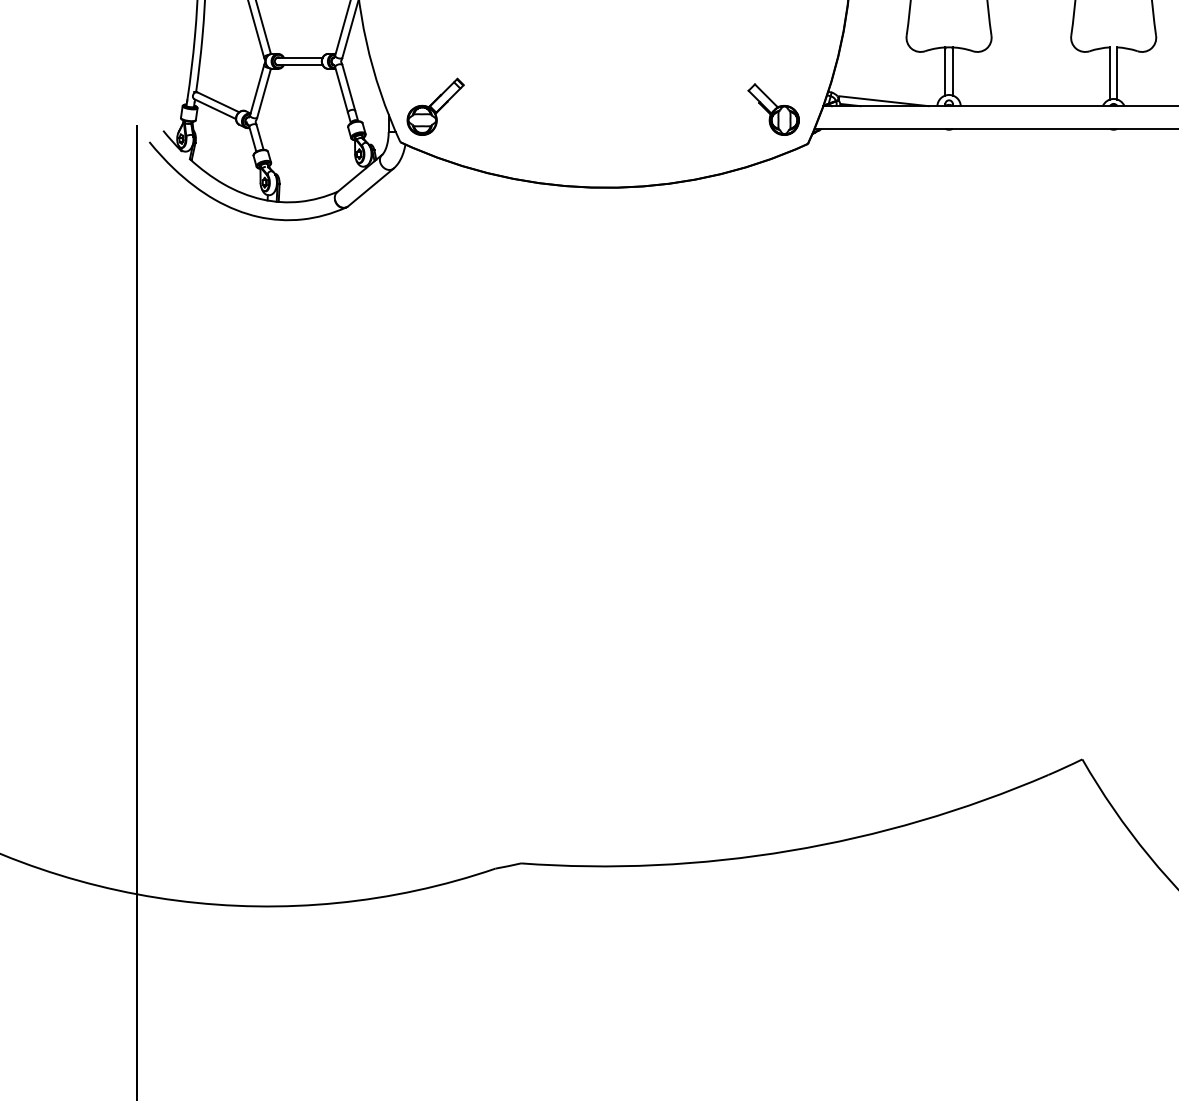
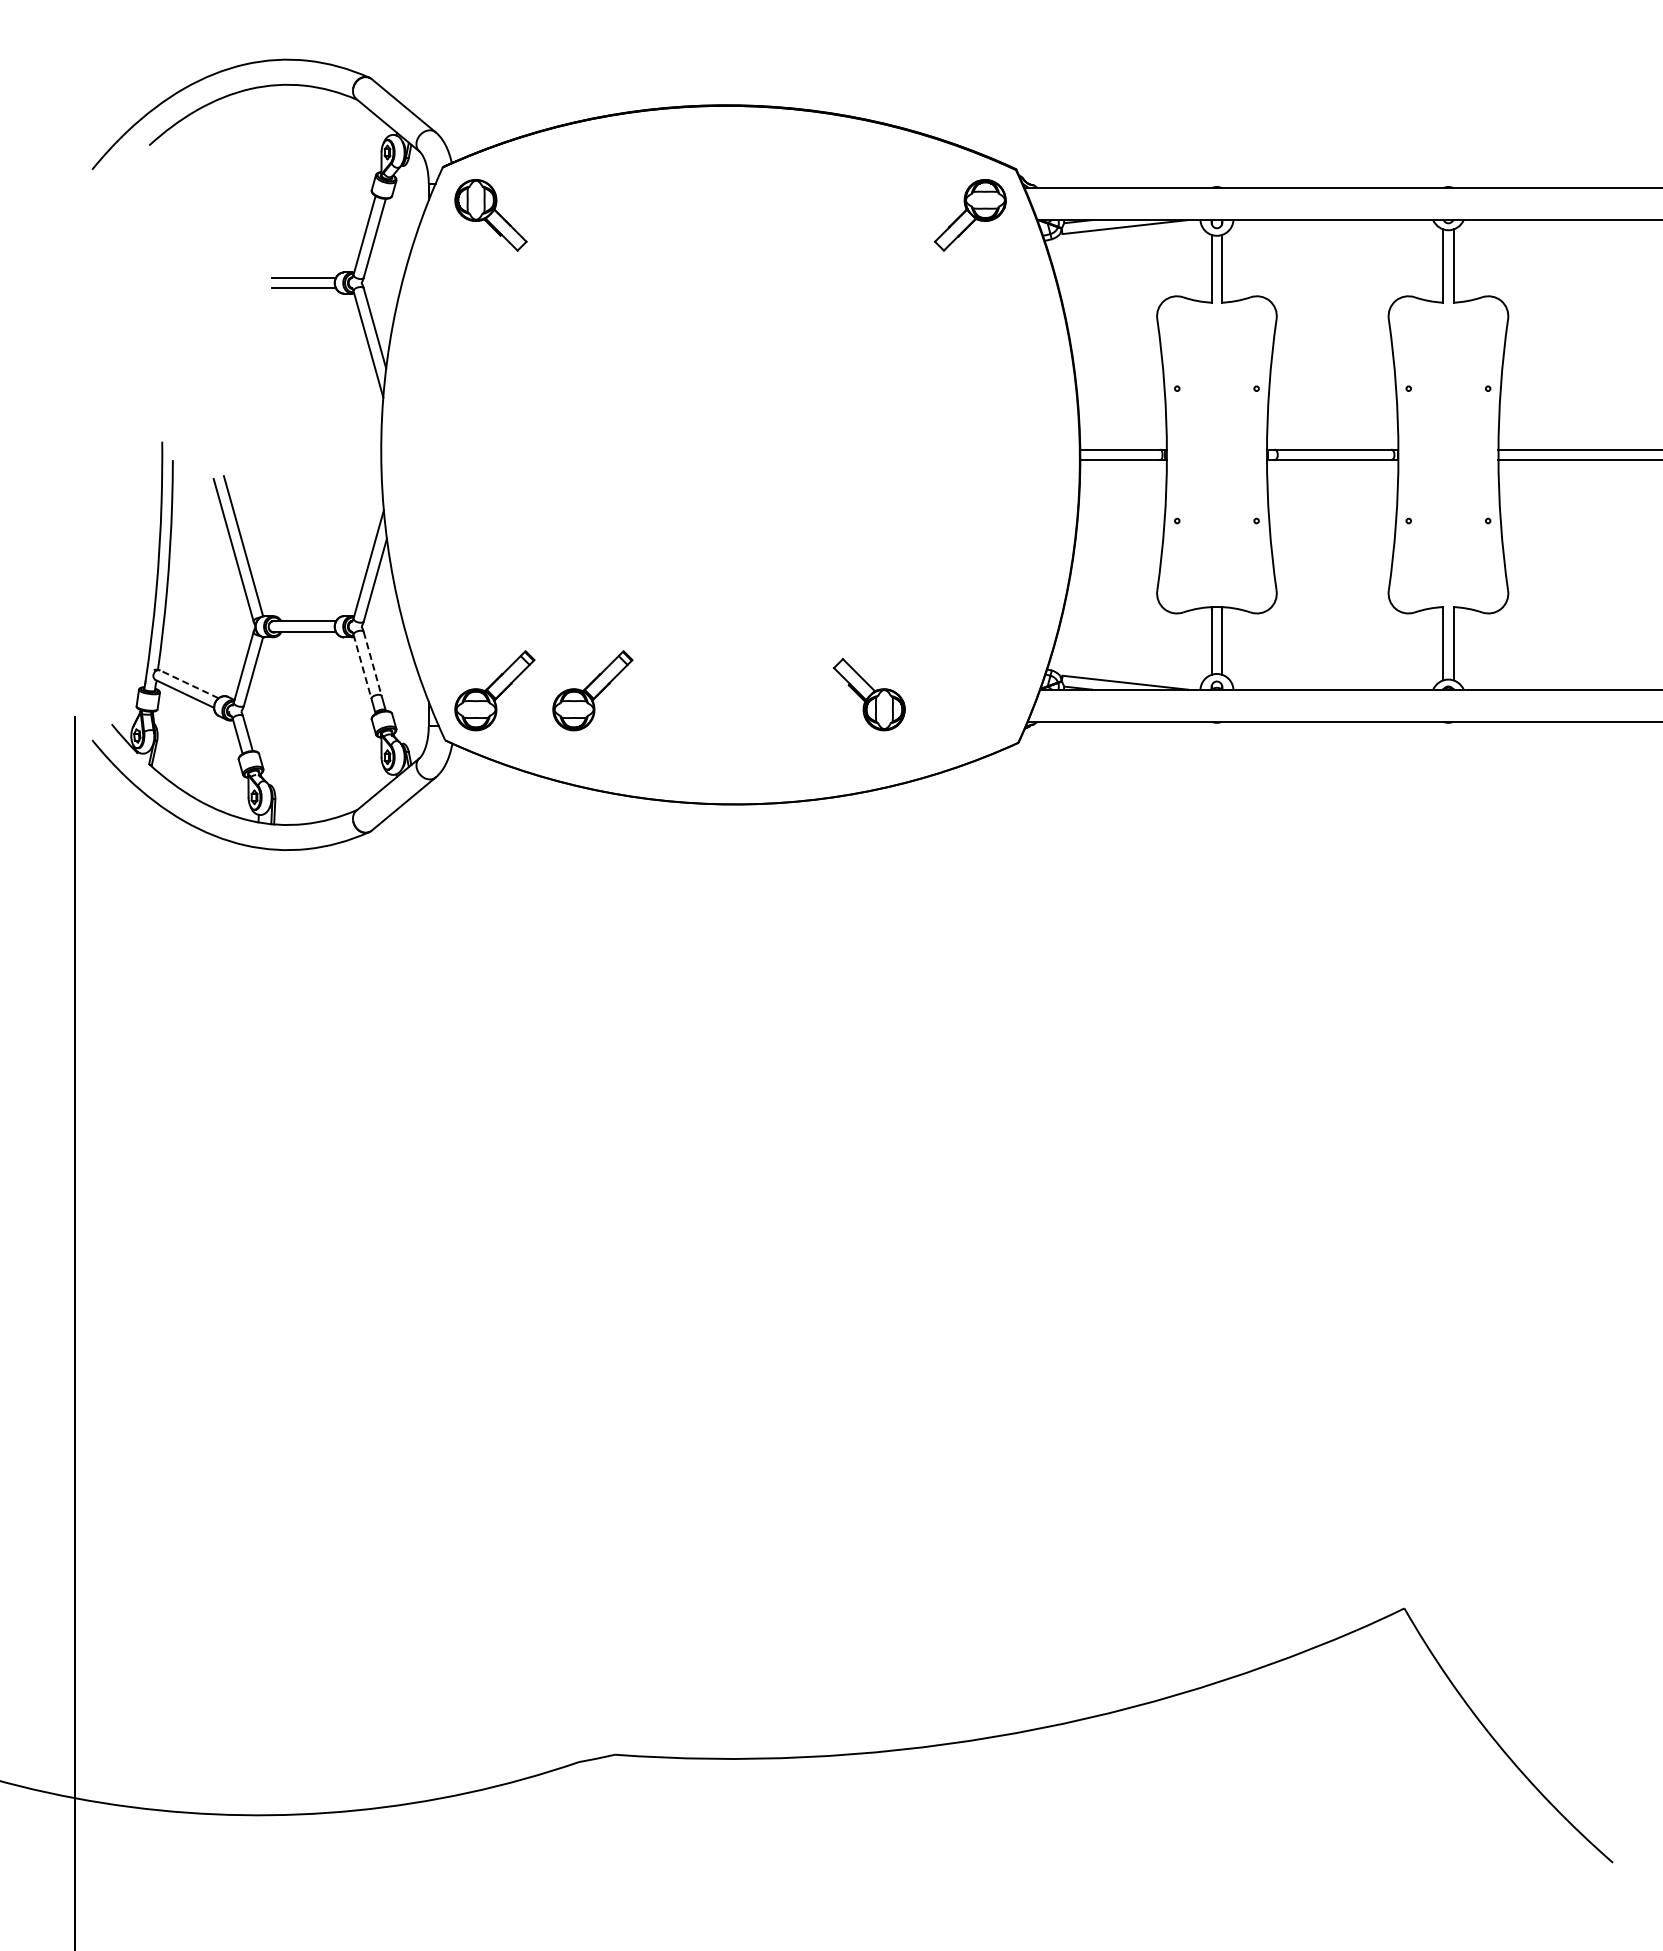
line: (348, 88) -> (372, 664), solid -> dashed
line: (341, 90) -> (362, 667), solid -> dashed
line: (218, 102) -> (189, 684), solid -> dashed
part: (505, 106) -> (592, 690), added
part: (773, 109) -> (868, 694), moved

